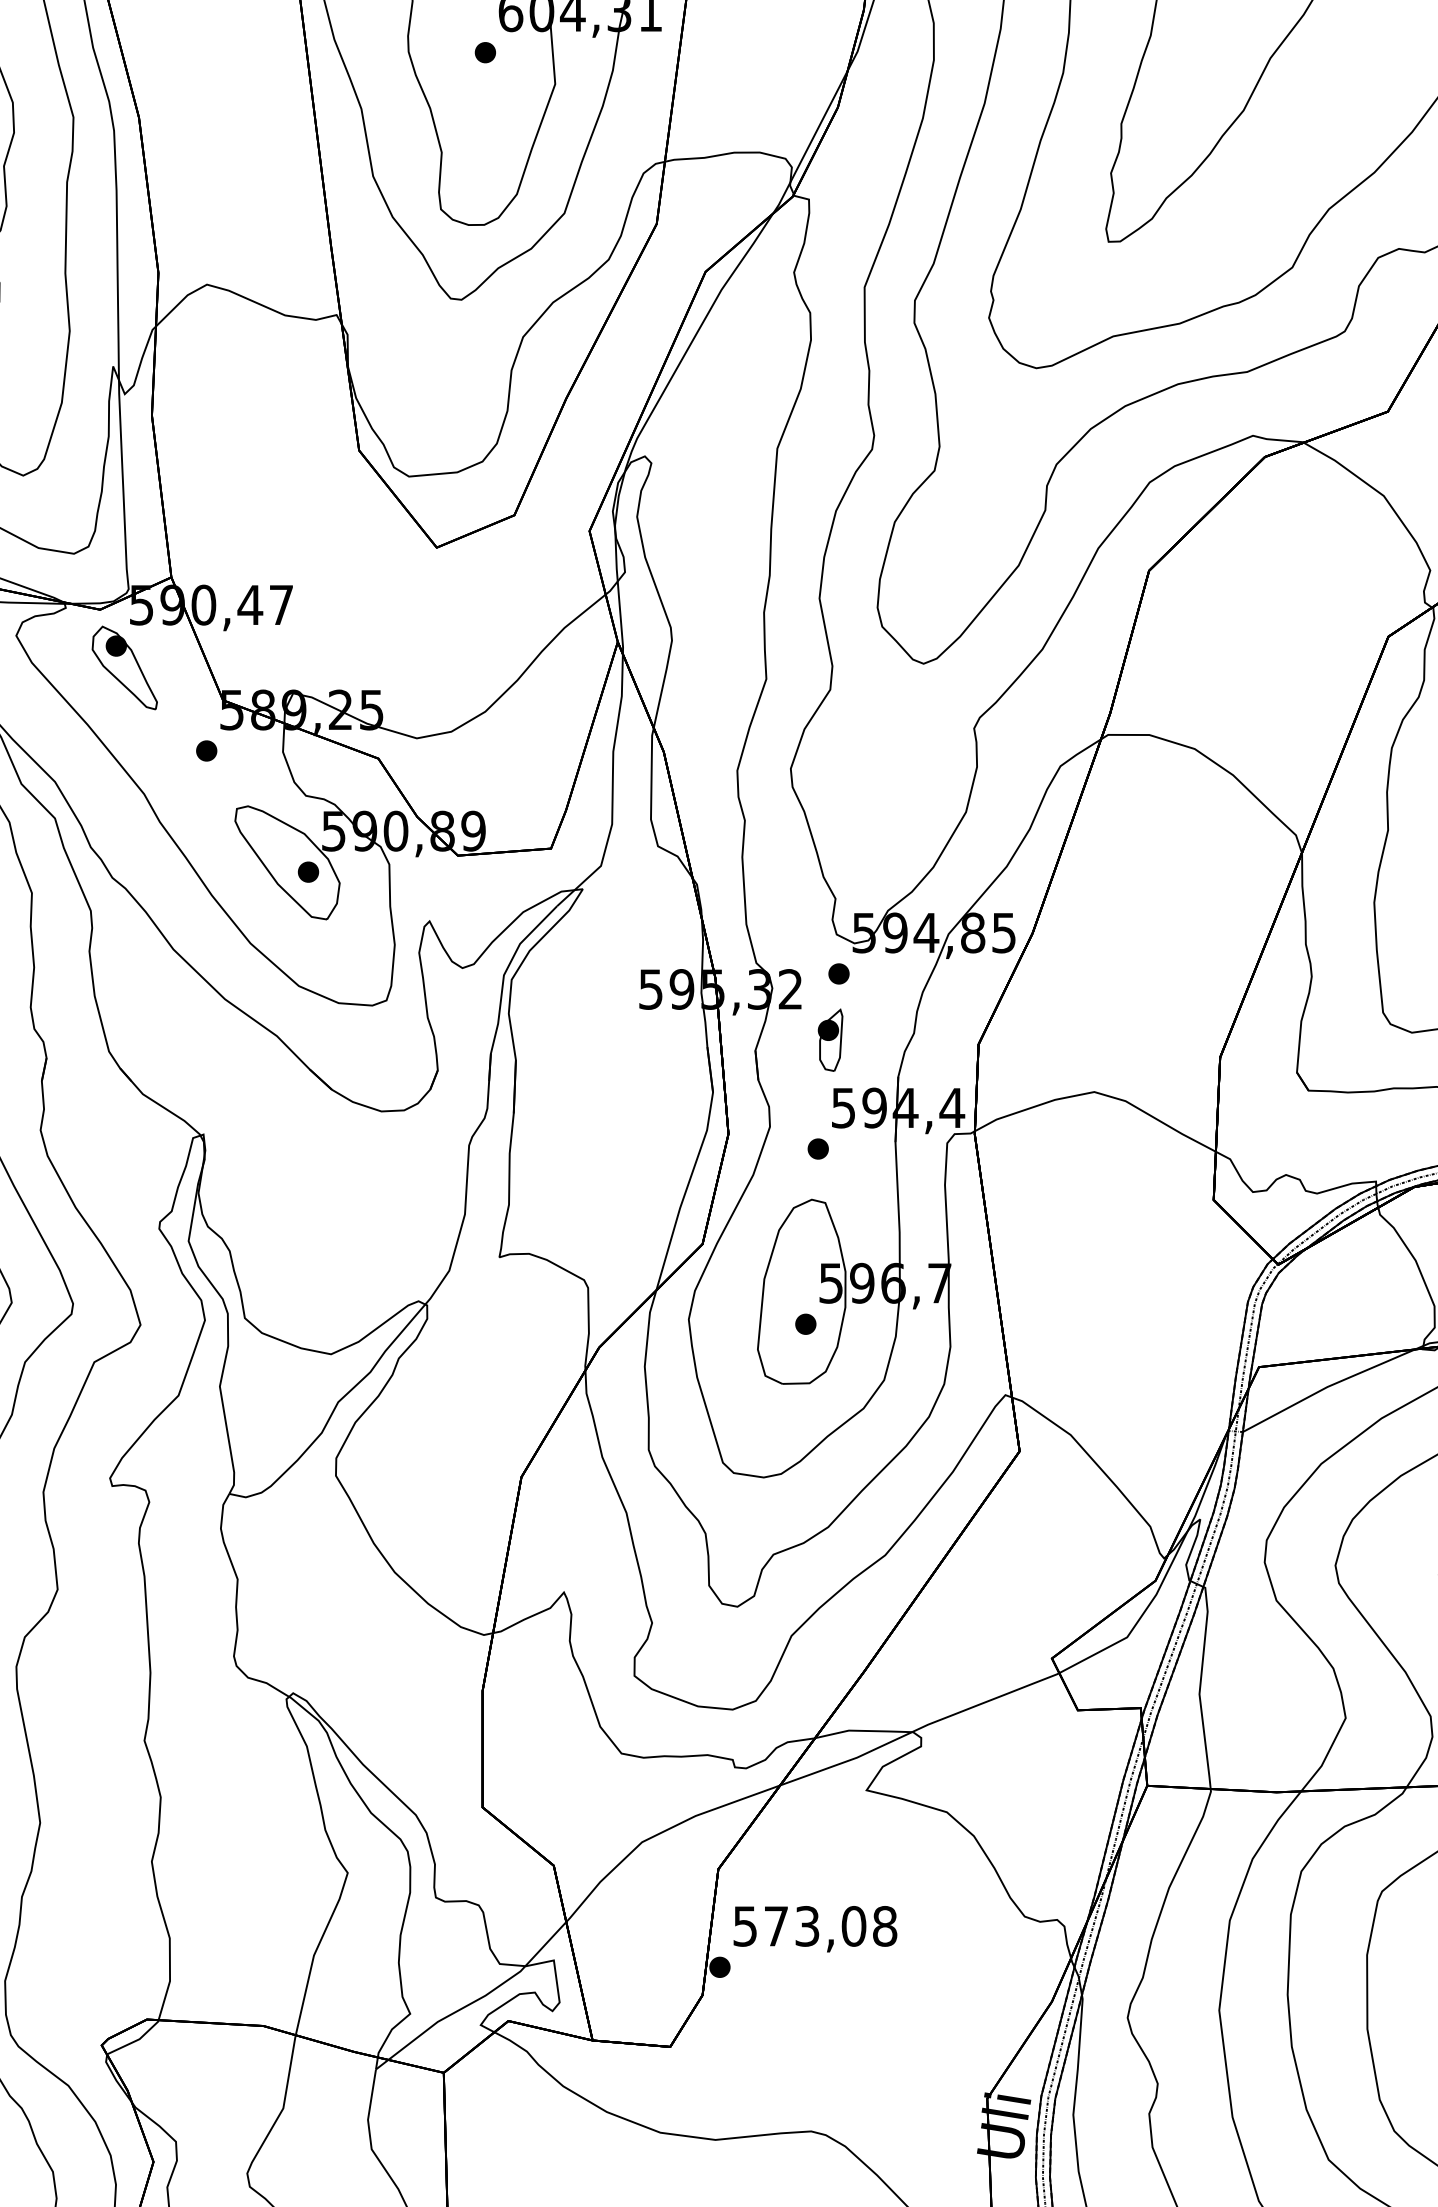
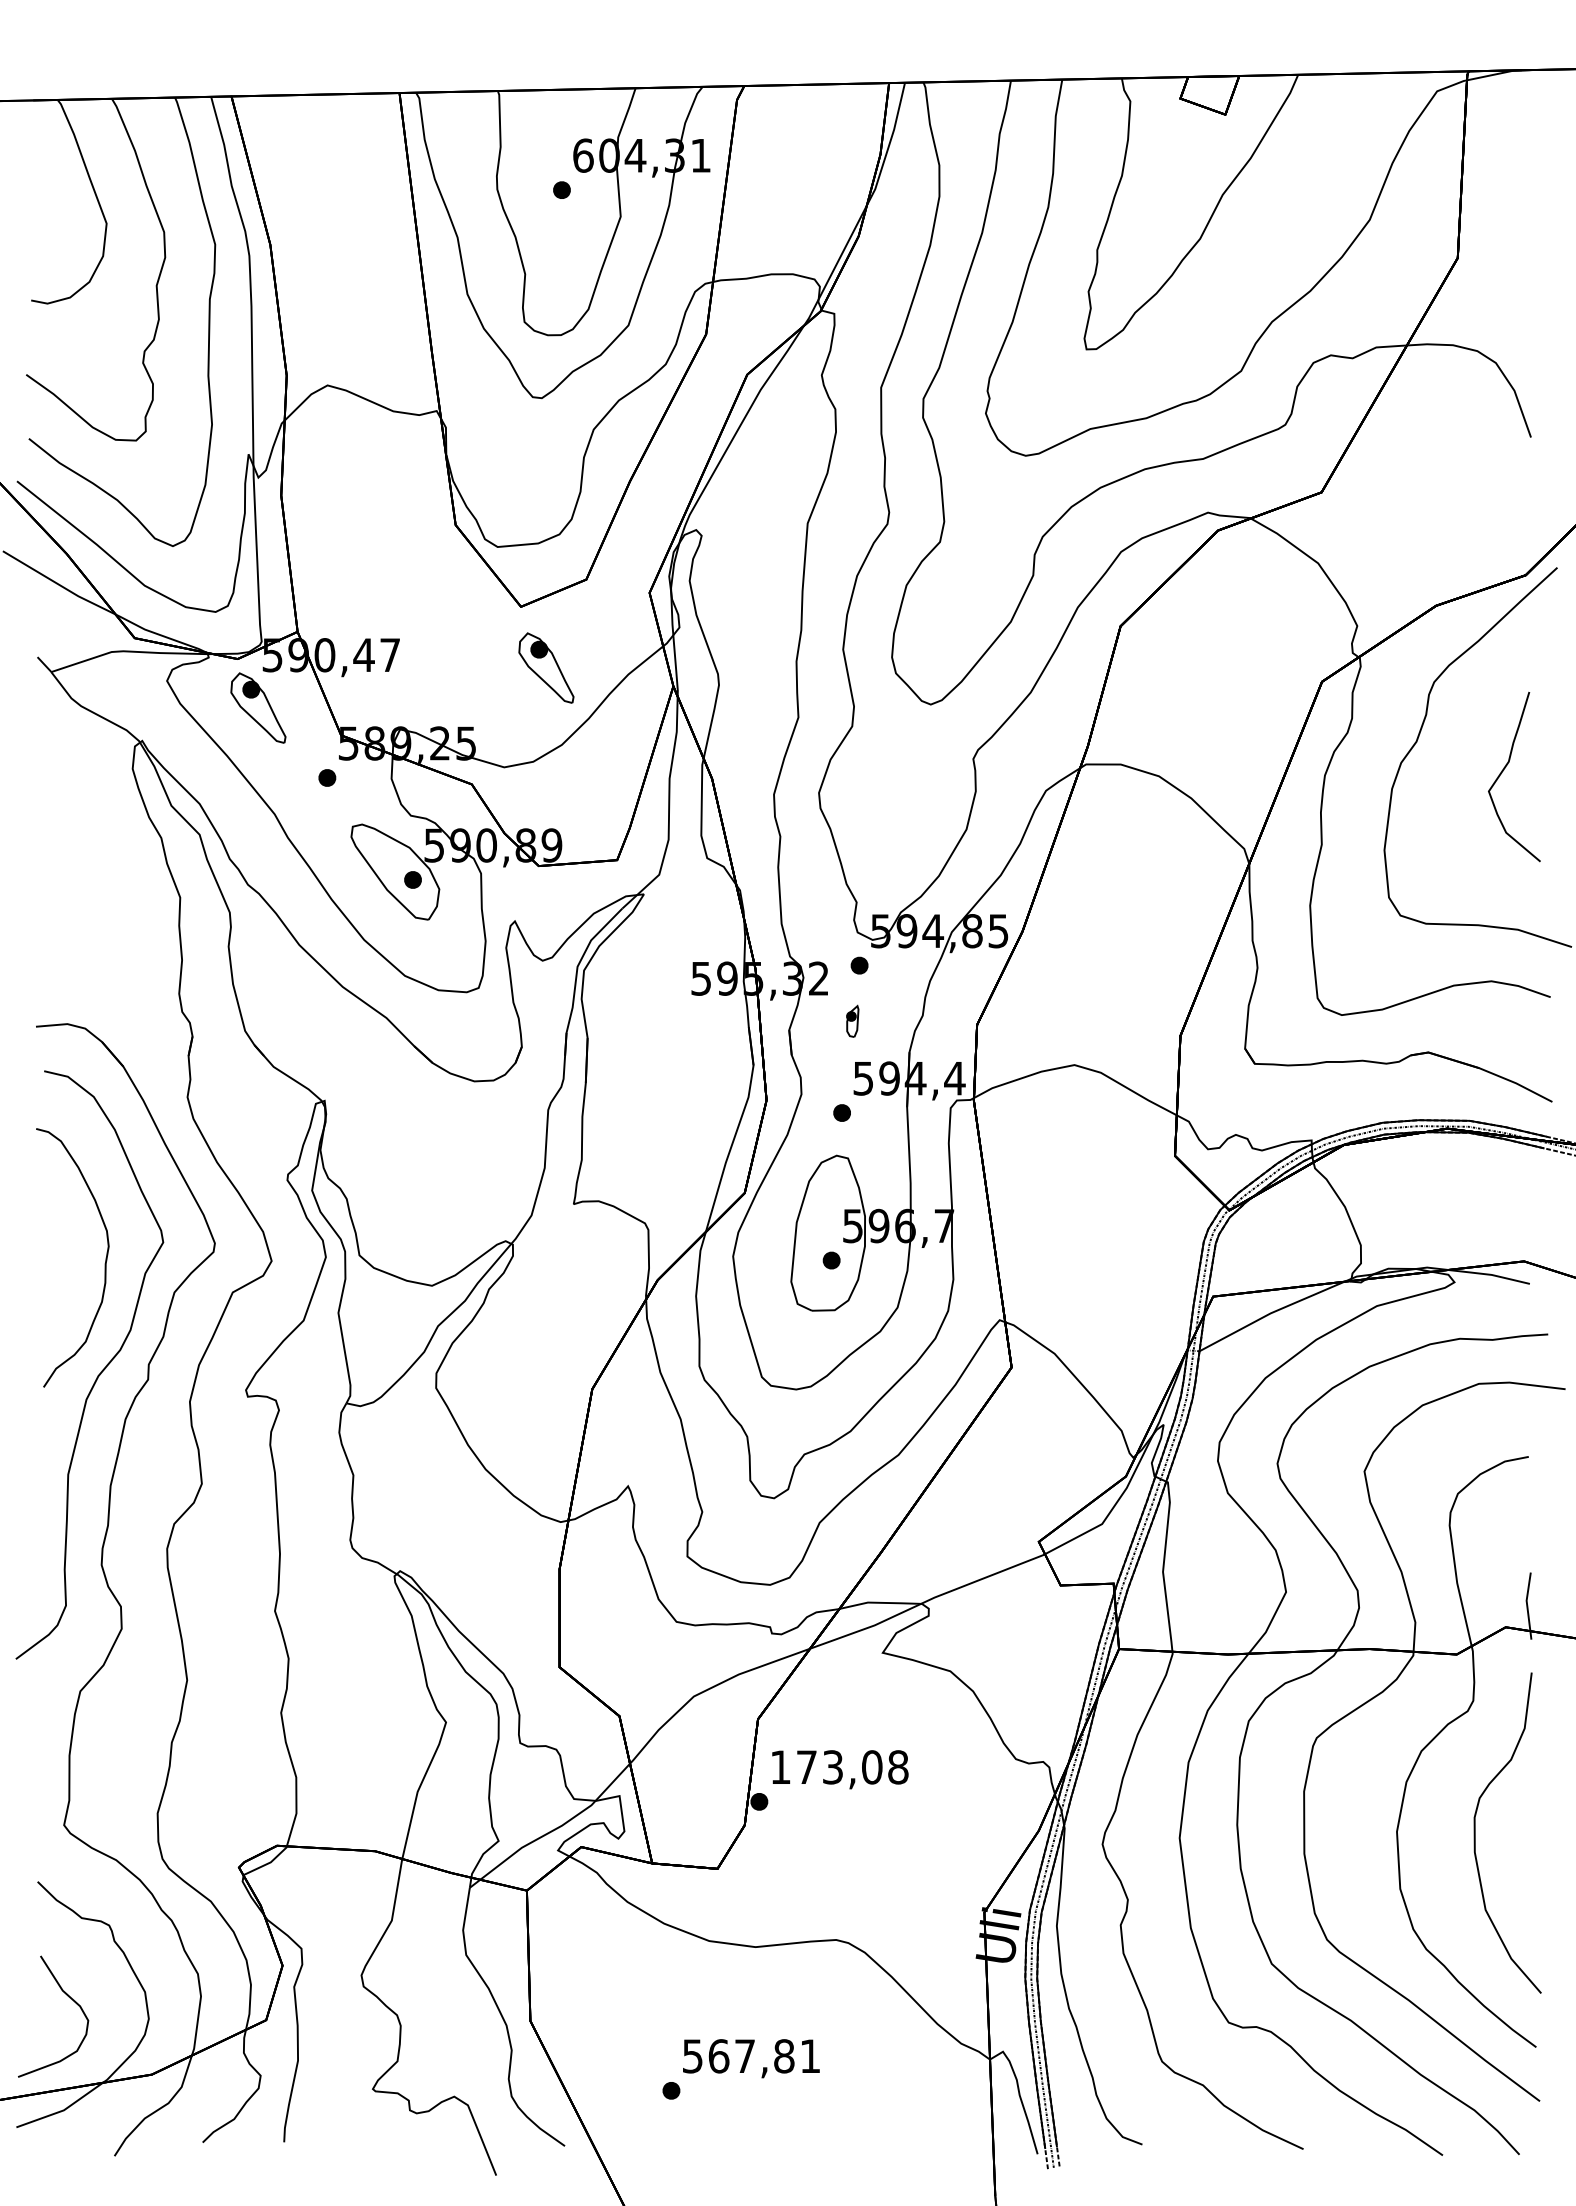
part: (467, 619) -> (546, 667), added
part: (830, 1040) -> (852, 1021), size x0.6
text: (745, 1926) -> (780, 1767), 573,08 -> 173,08

